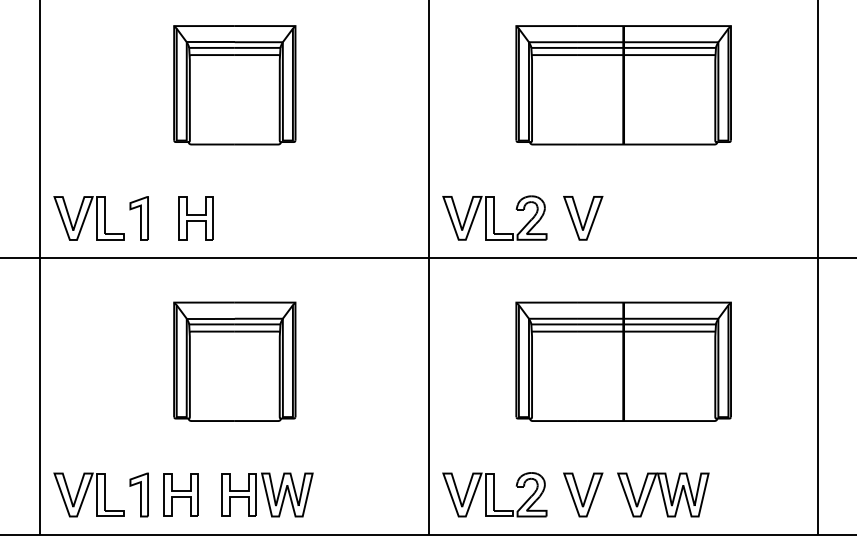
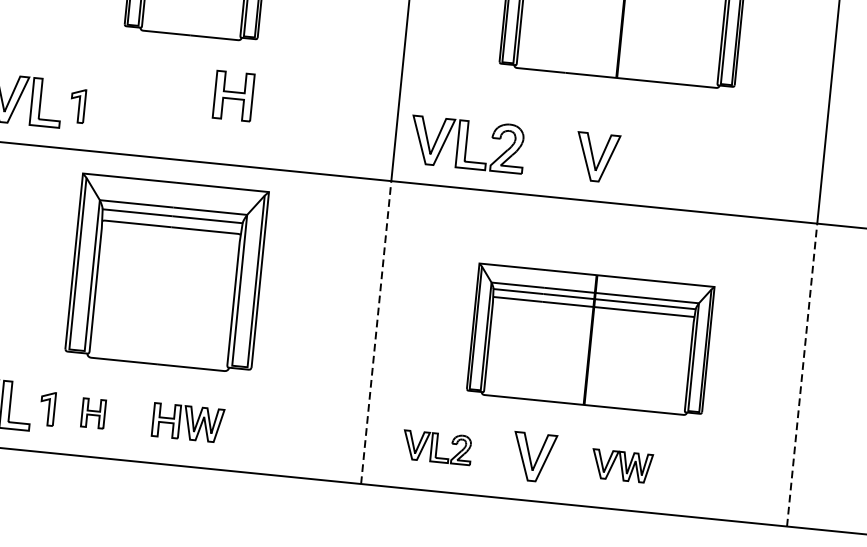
part: (138, 218) -> (77, 105), size x0.7
part: (195, 218) -> (233, 96), moved
part: (583, 218) -> (597, 157), moved
part: (234, 361) -> (166, 273), size x1.4
part: (623, 361) -> (590, 339), moved
line: (429, 395) -> (376, 331), solid -> dashed
line: (818, 395) -> (802, 374), solid -> dashed
part: (138, 494) -> (47, 408), size x0.7
part: (180, 494) -> (93, 412), size x0.6
part: (267, 494) -> (188, 422), size x0.7
part: (494, 494) -> (436, 447), size x0.6
part: (663, 494) -> (622, 465), size x0.6

